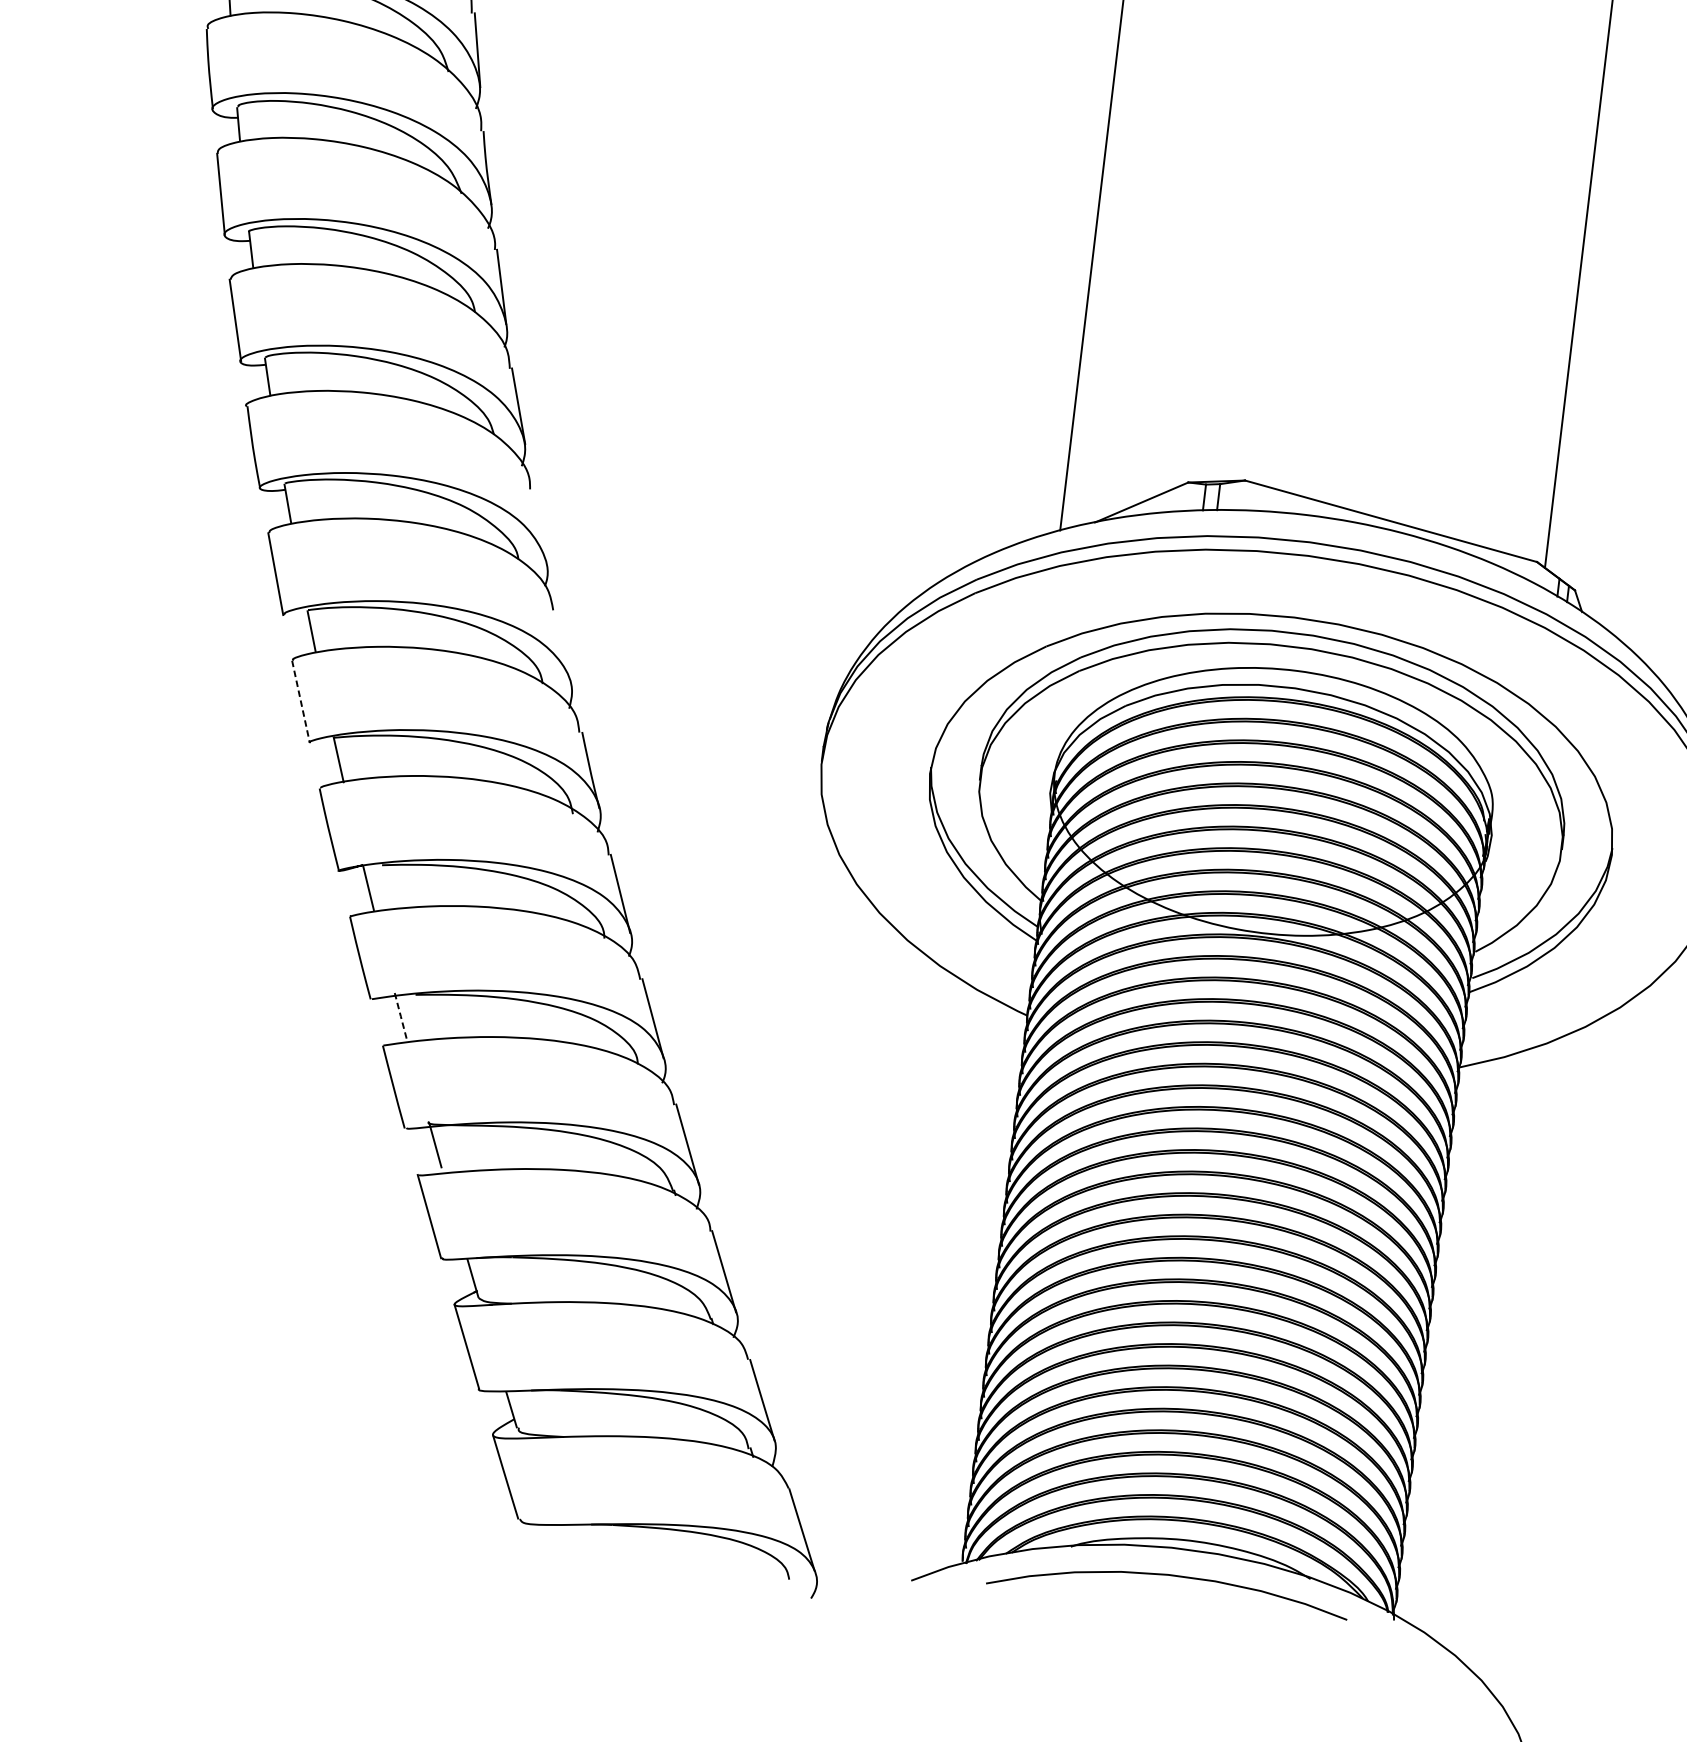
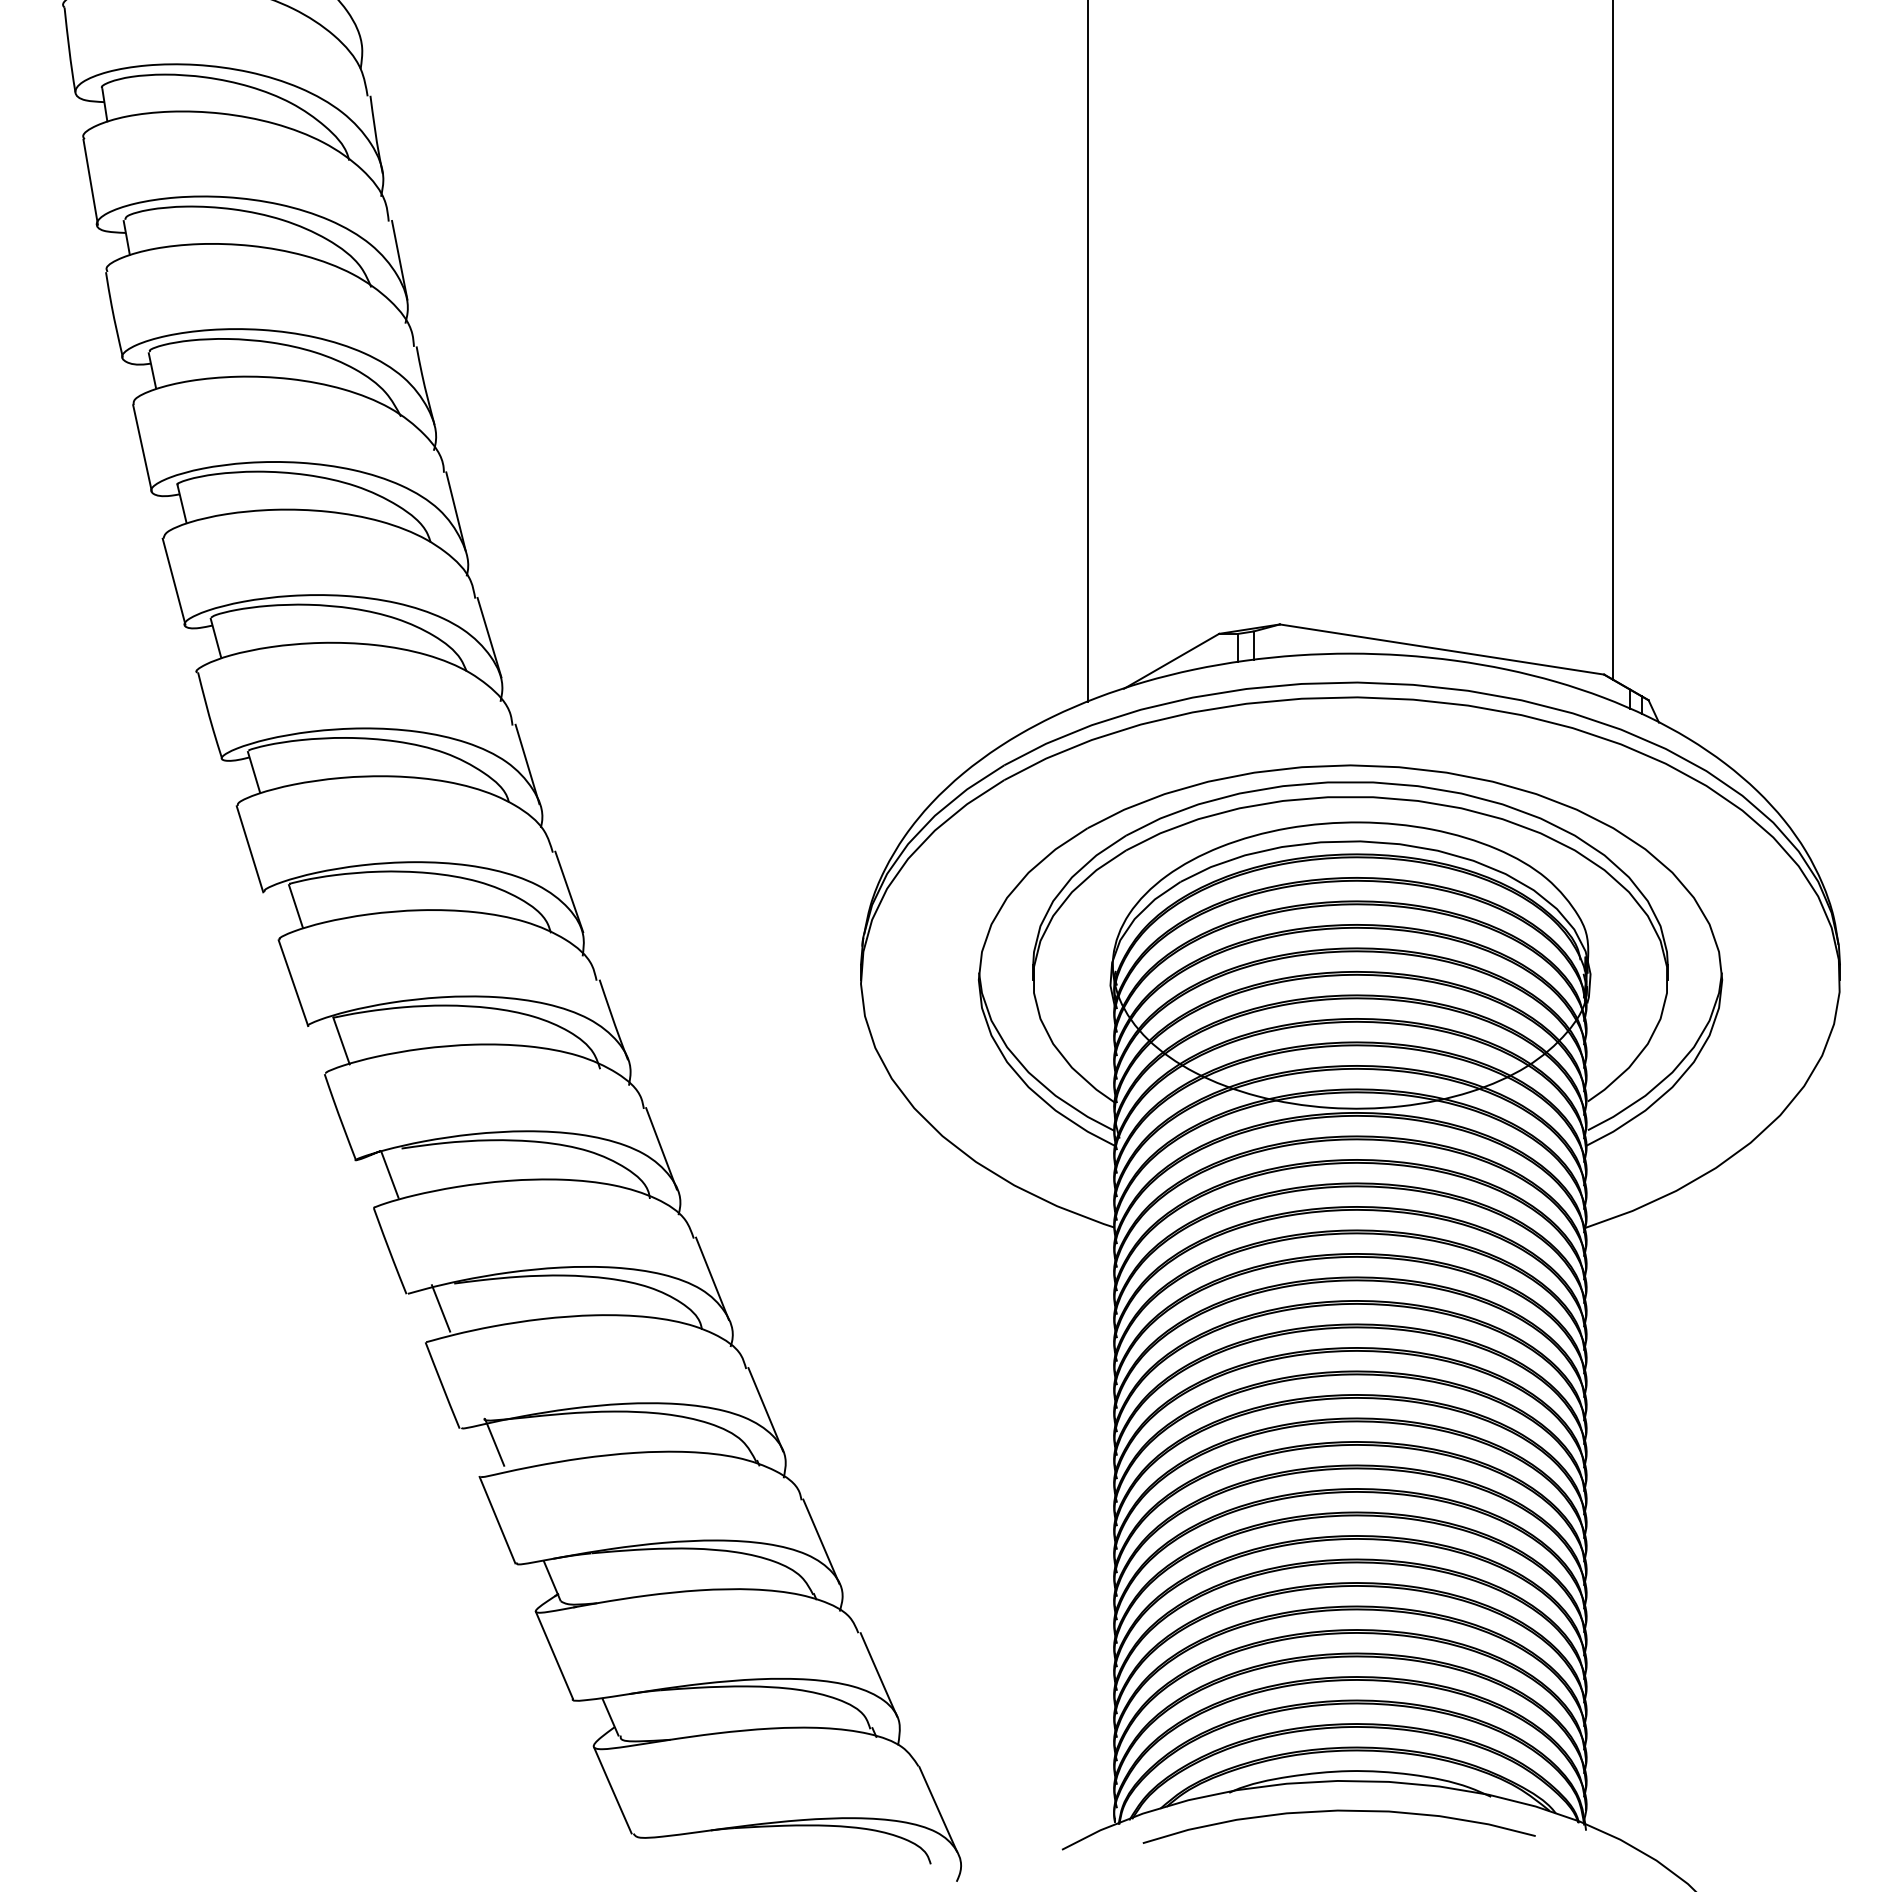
line: (539, 526) -> (527, 764), added
line: (564, 647) -> (569, 891), added
line: (300, 701) -> (293, 983), dashed -> solid
line: (401, 1016) -> (441, 1308), dashed -> solid

